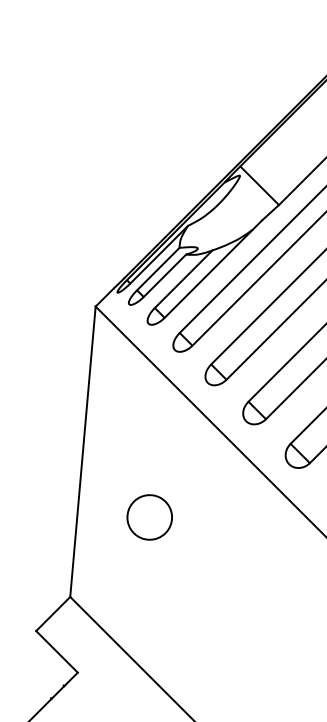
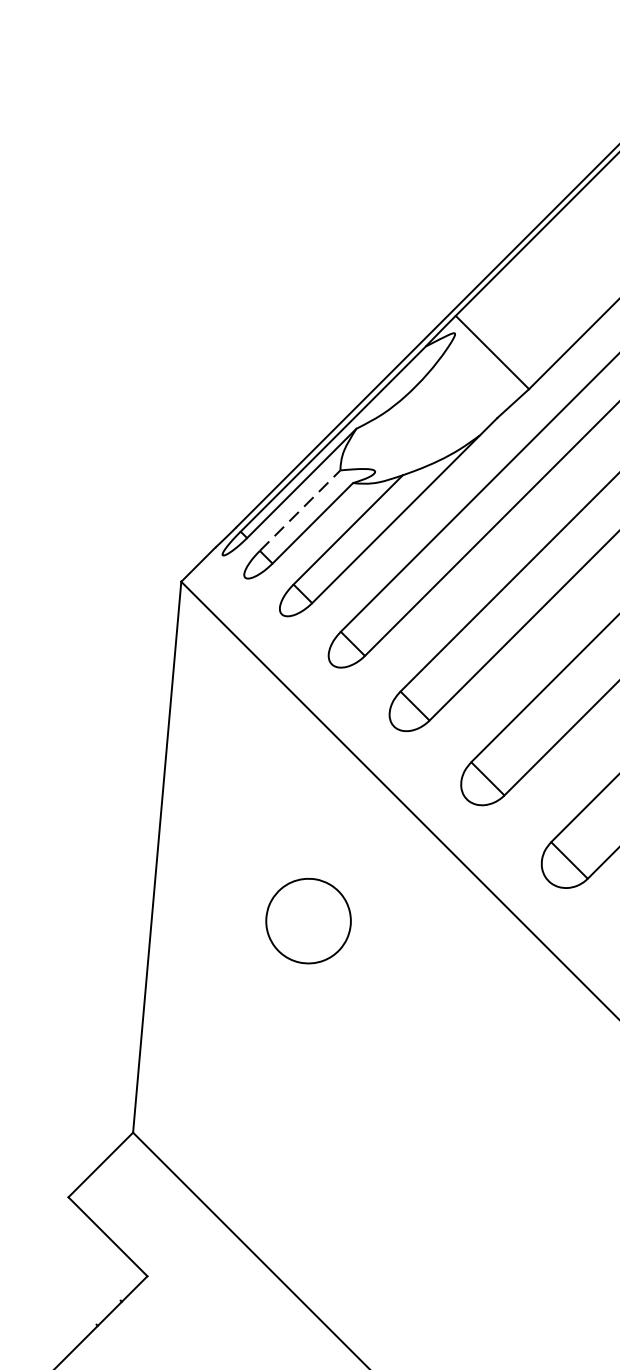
line: (158, 269) -> (300, 511), solid -> dashed
part: (149, 517) -> (308, 921), moved

